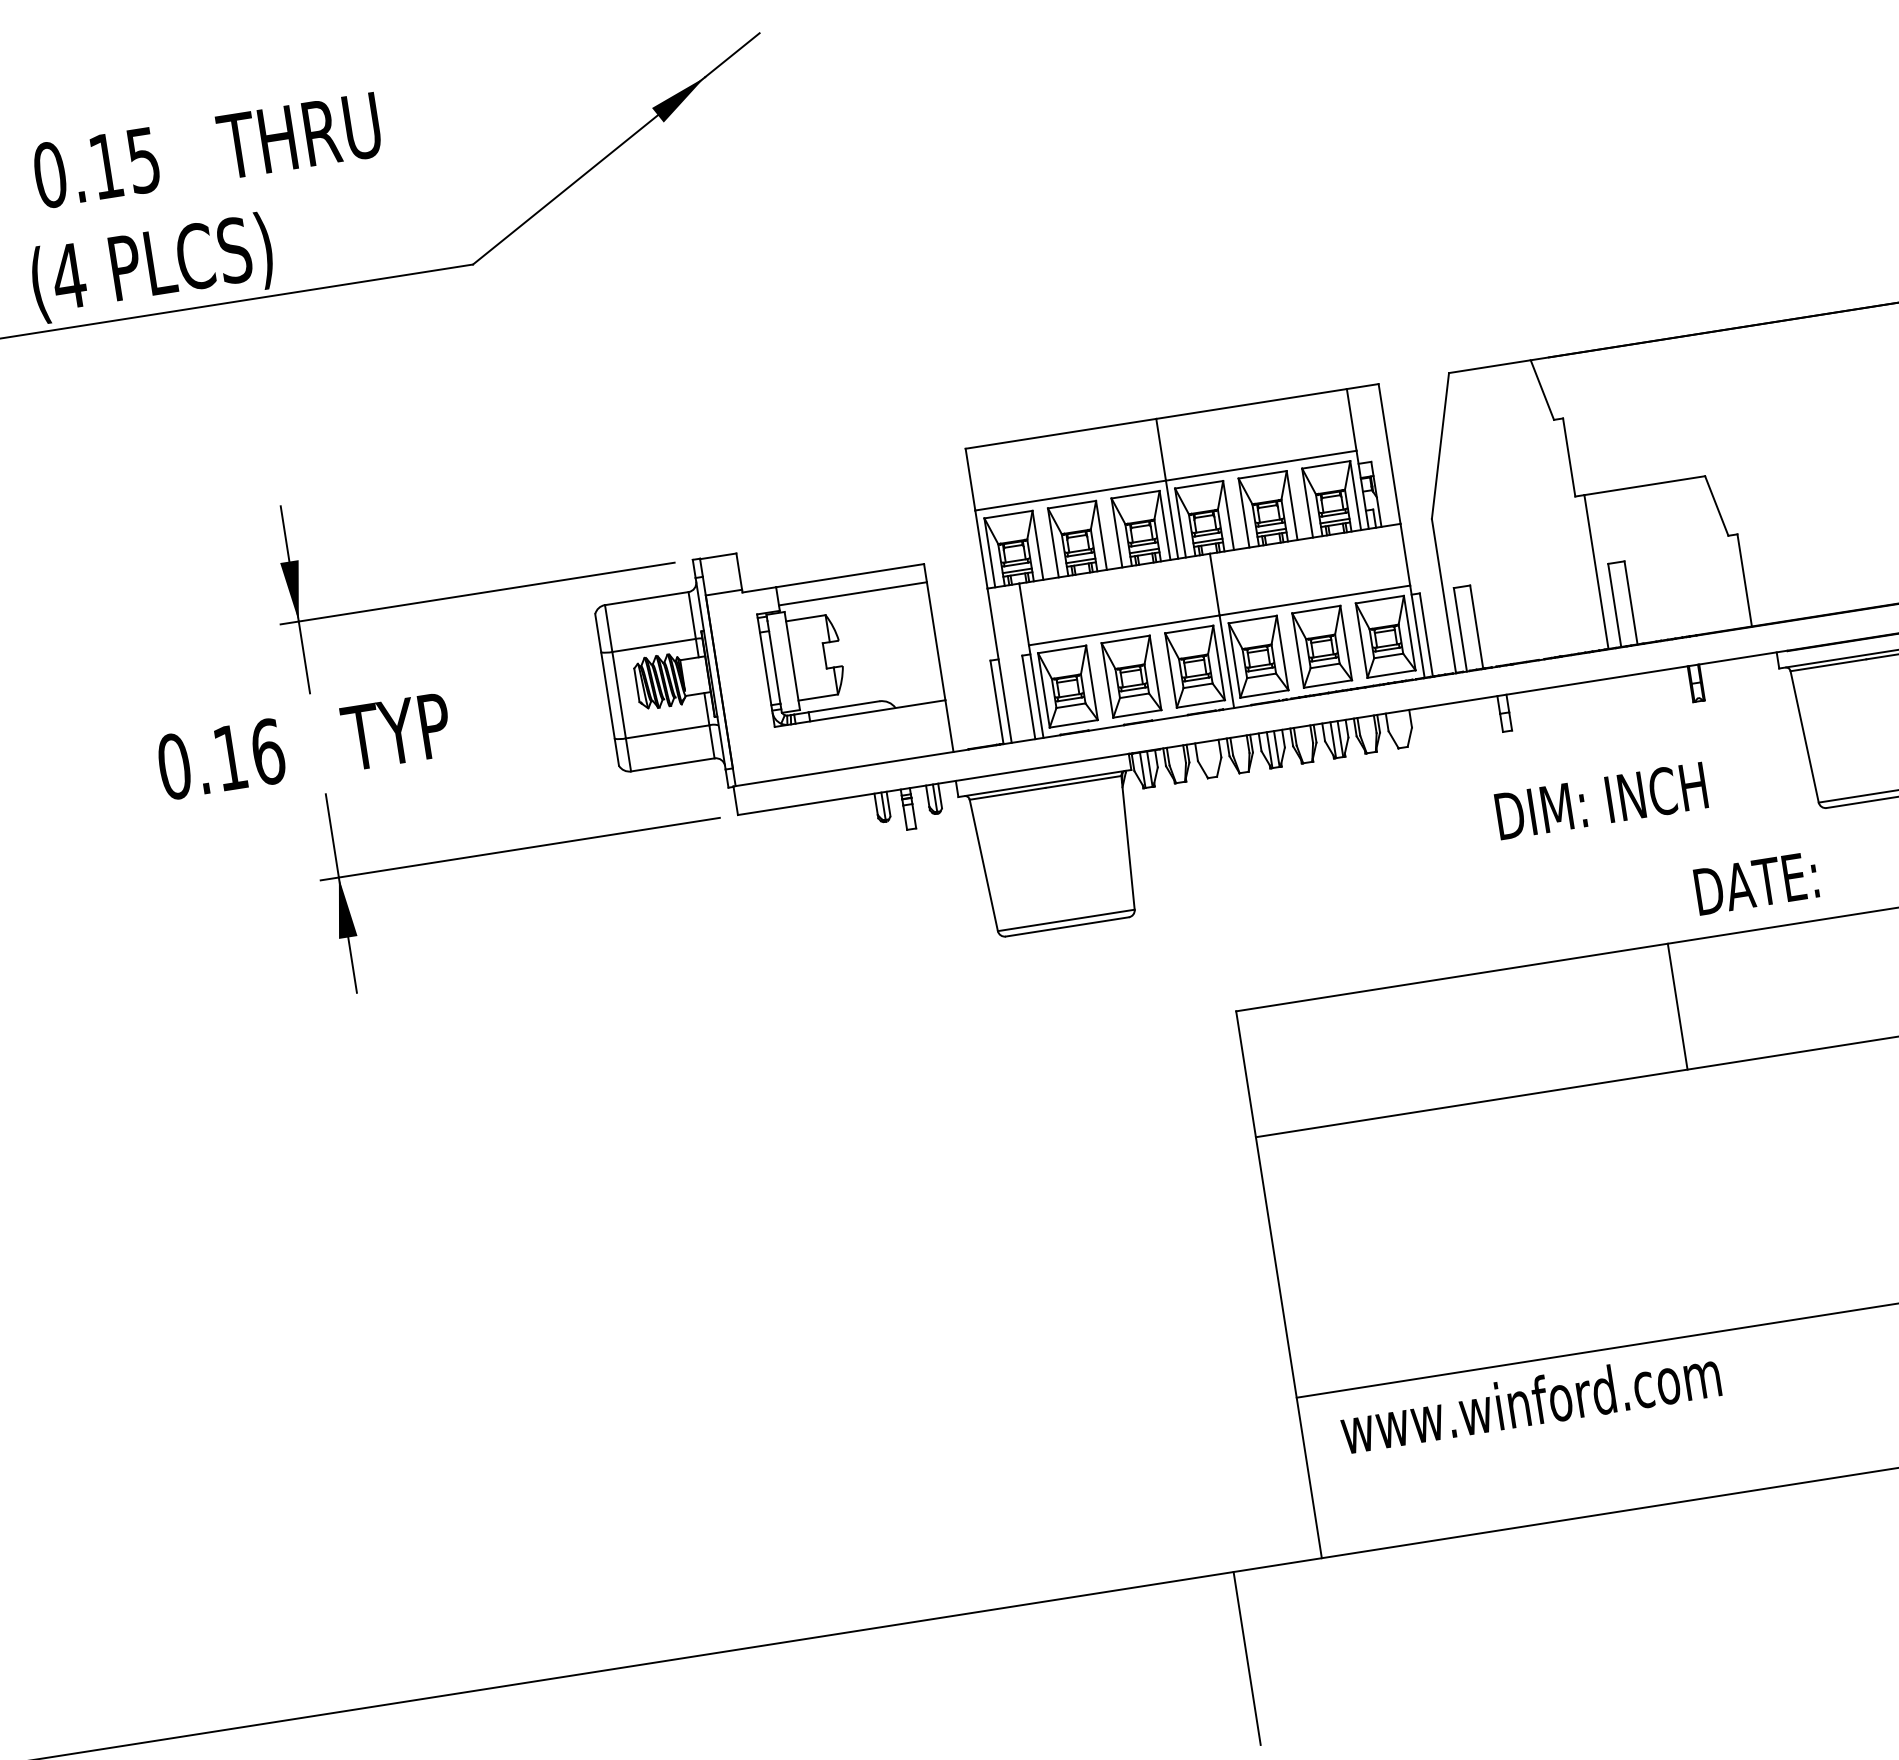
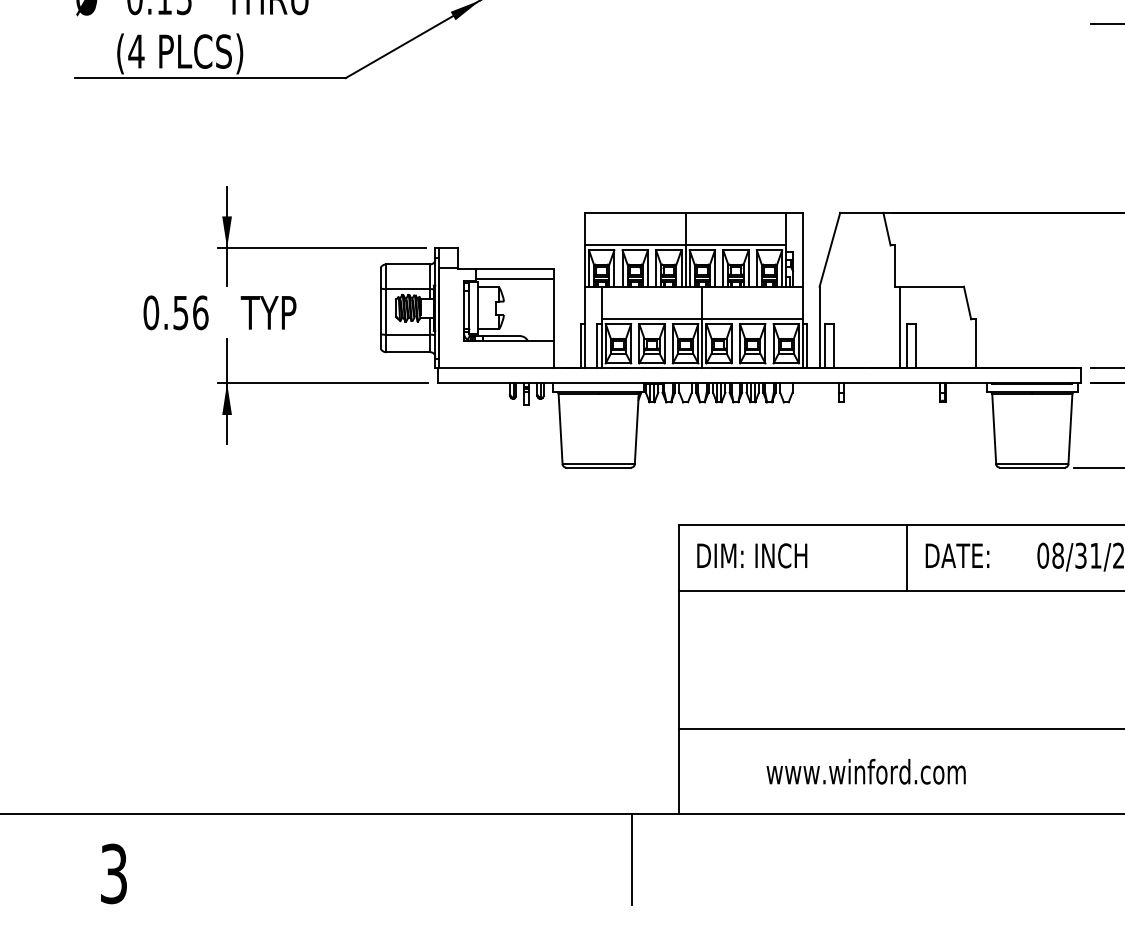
text: (229, 759) -> (180, 313), 0.16 -> 0.56
text: (1601, 800) -> (752, 555), moved
text: (1756, 882) -> (957, 555), moved
text: (1529, 1401) -> (865, 771), moved

